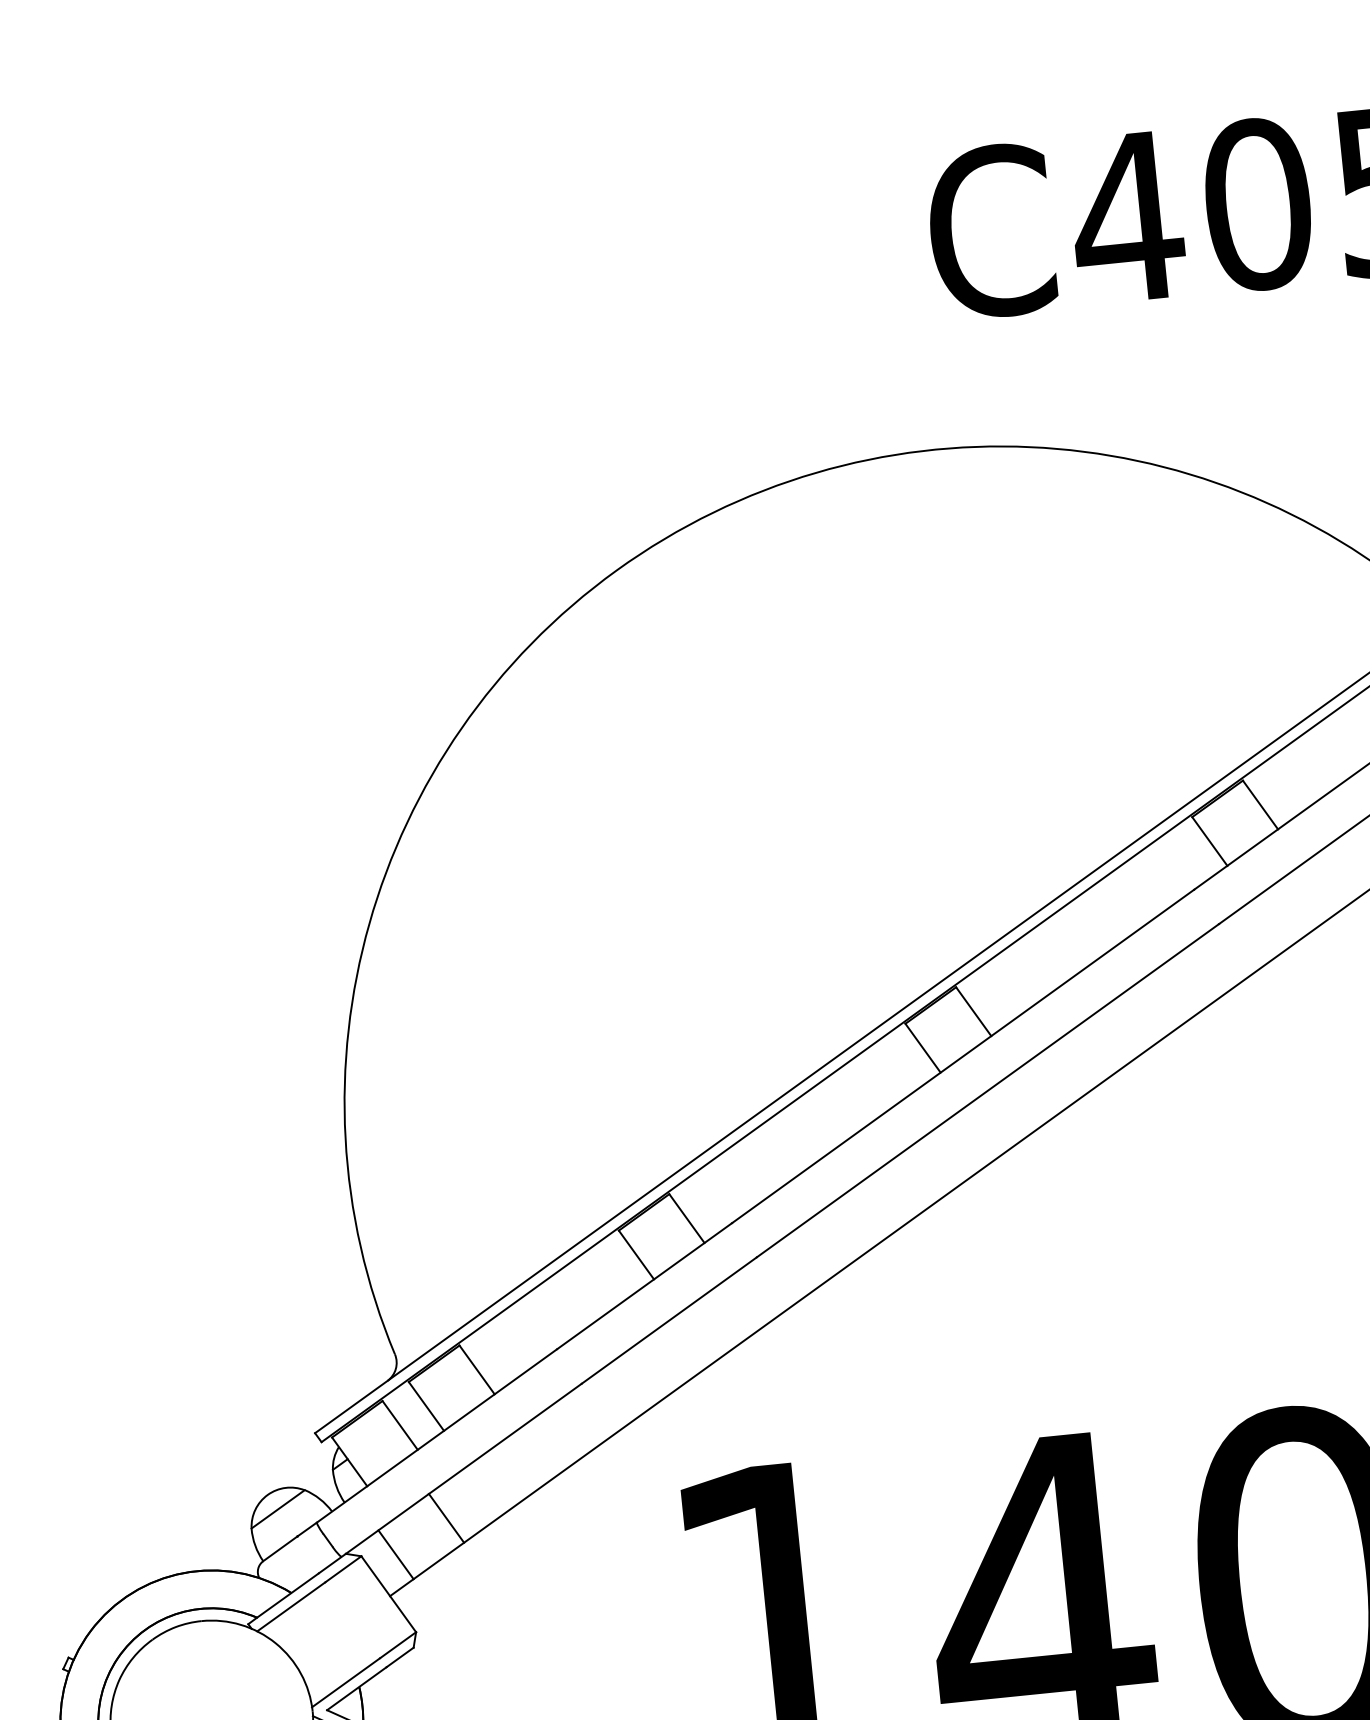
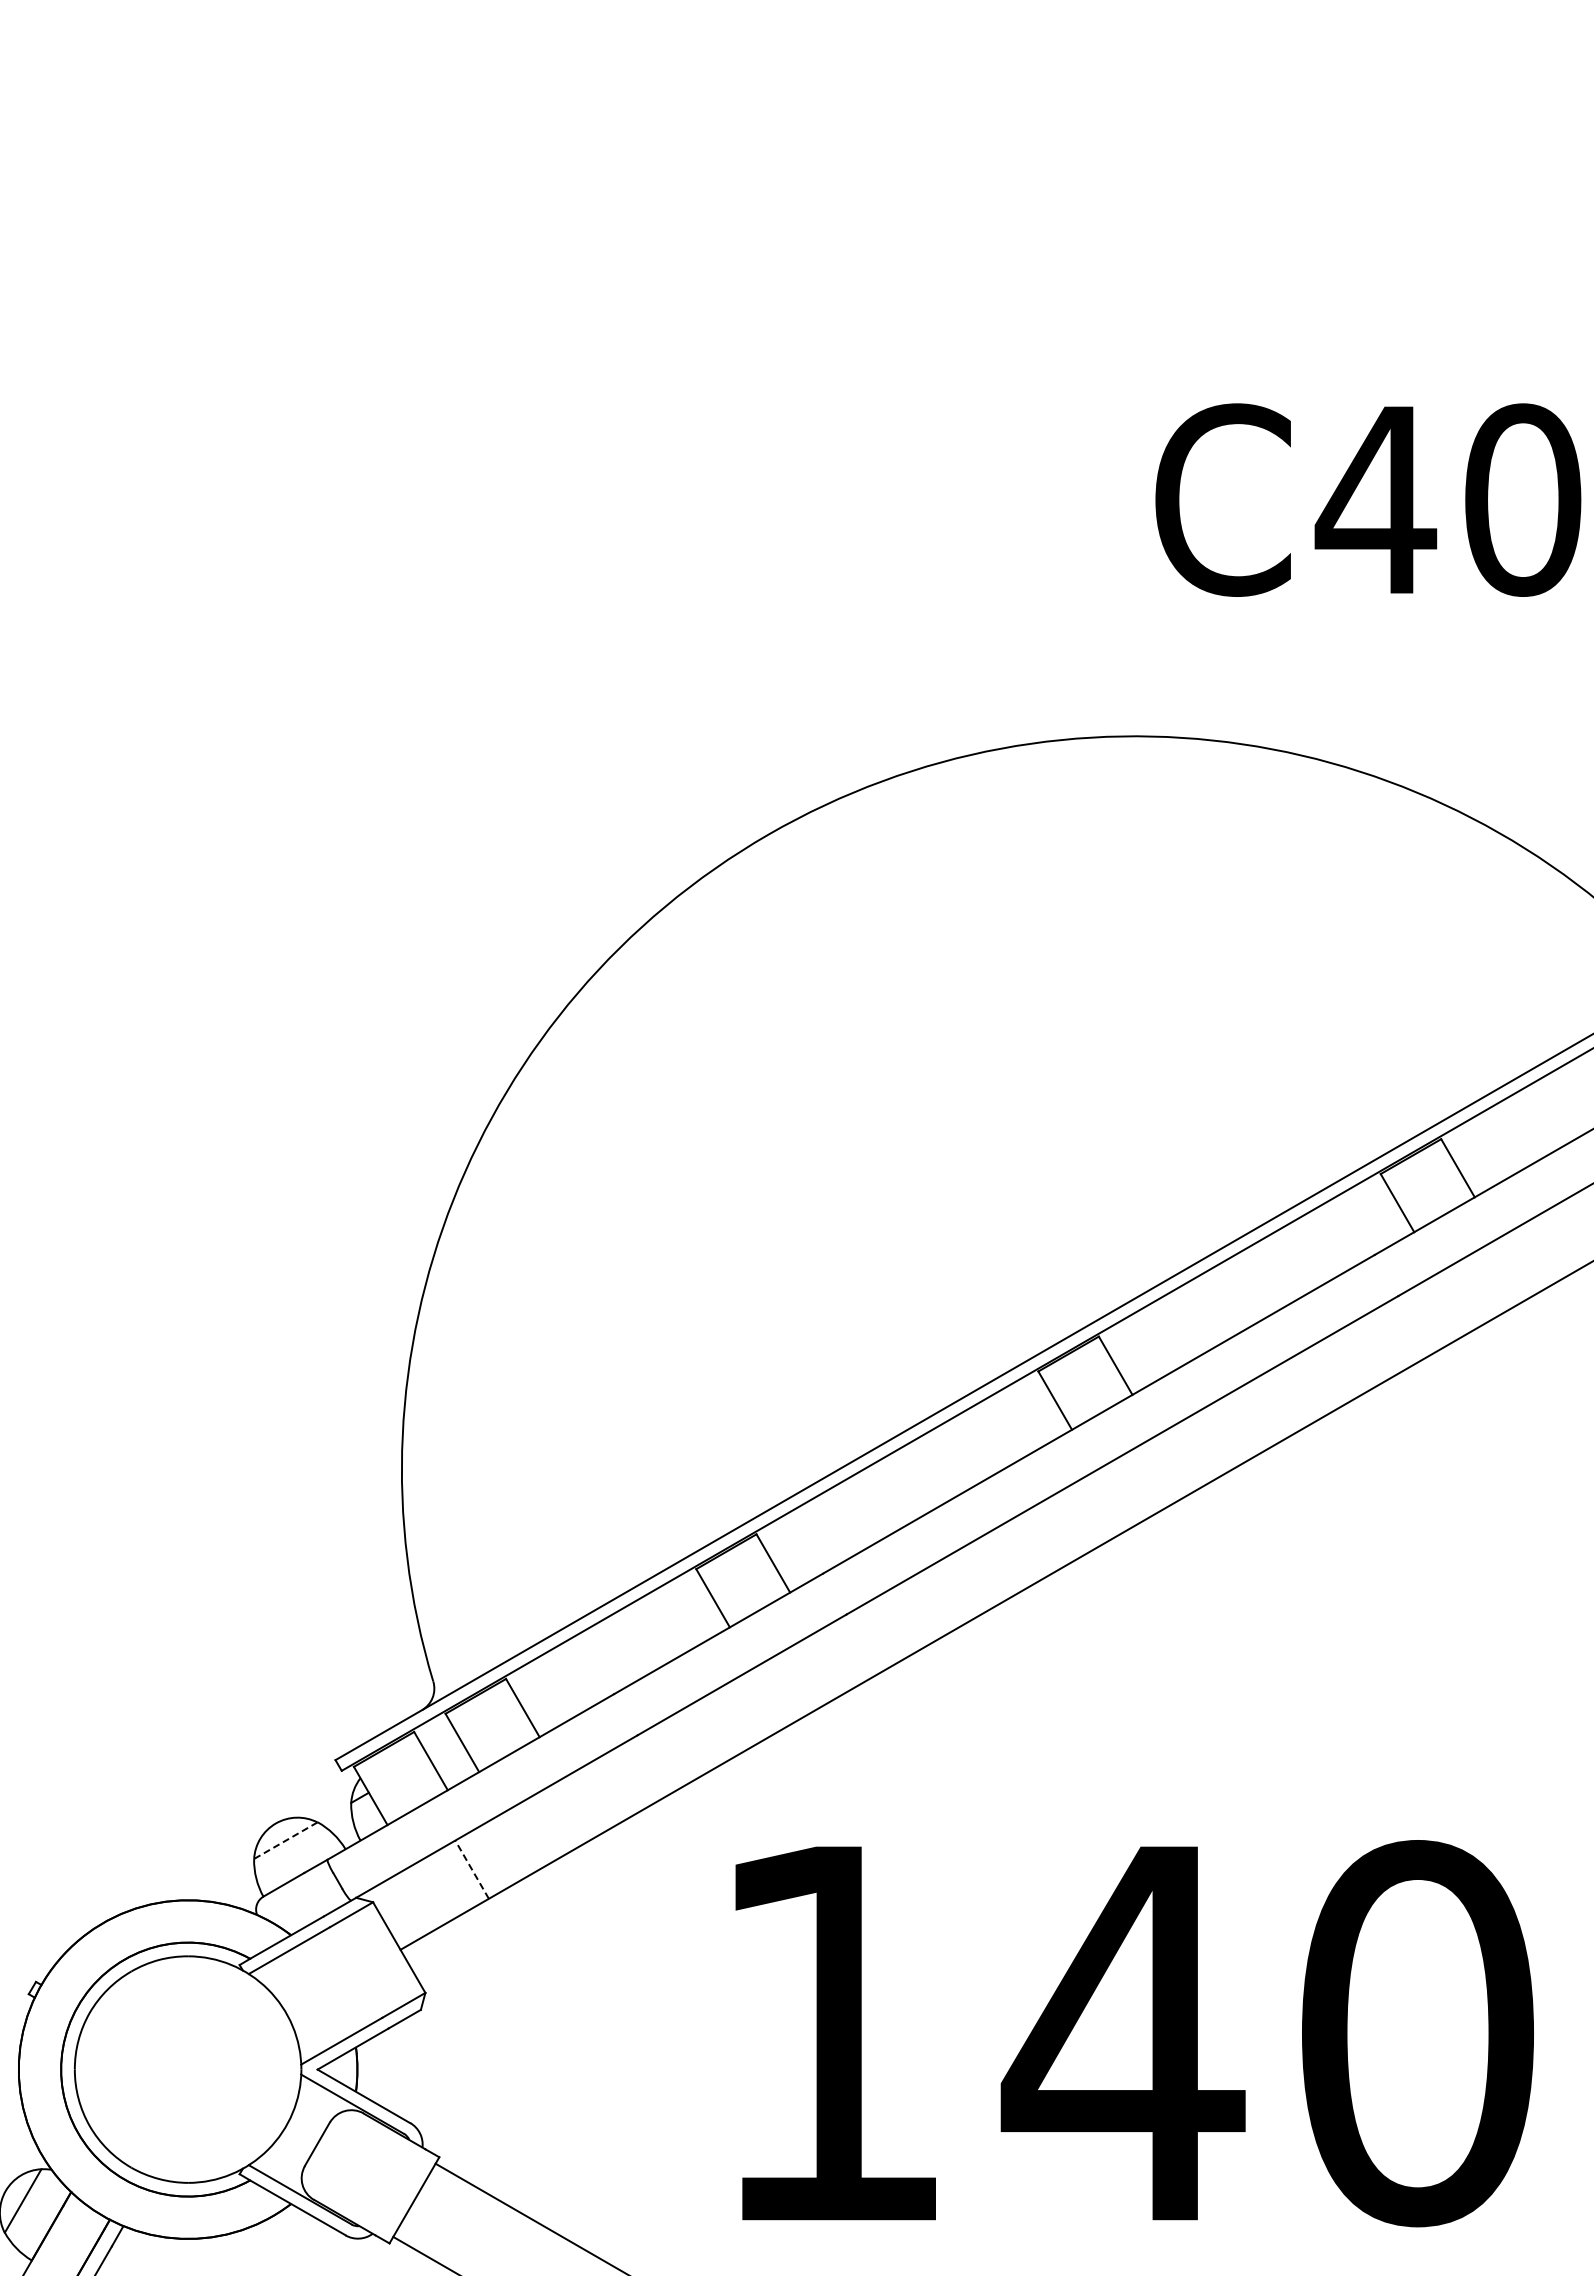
line: (277, 1509) -> (285, 1840), solid -> dashed
line: (446, 1518) -> (472, 1869), solid -> dashed
line: (395, 1554) -> (411, 1904), removed

